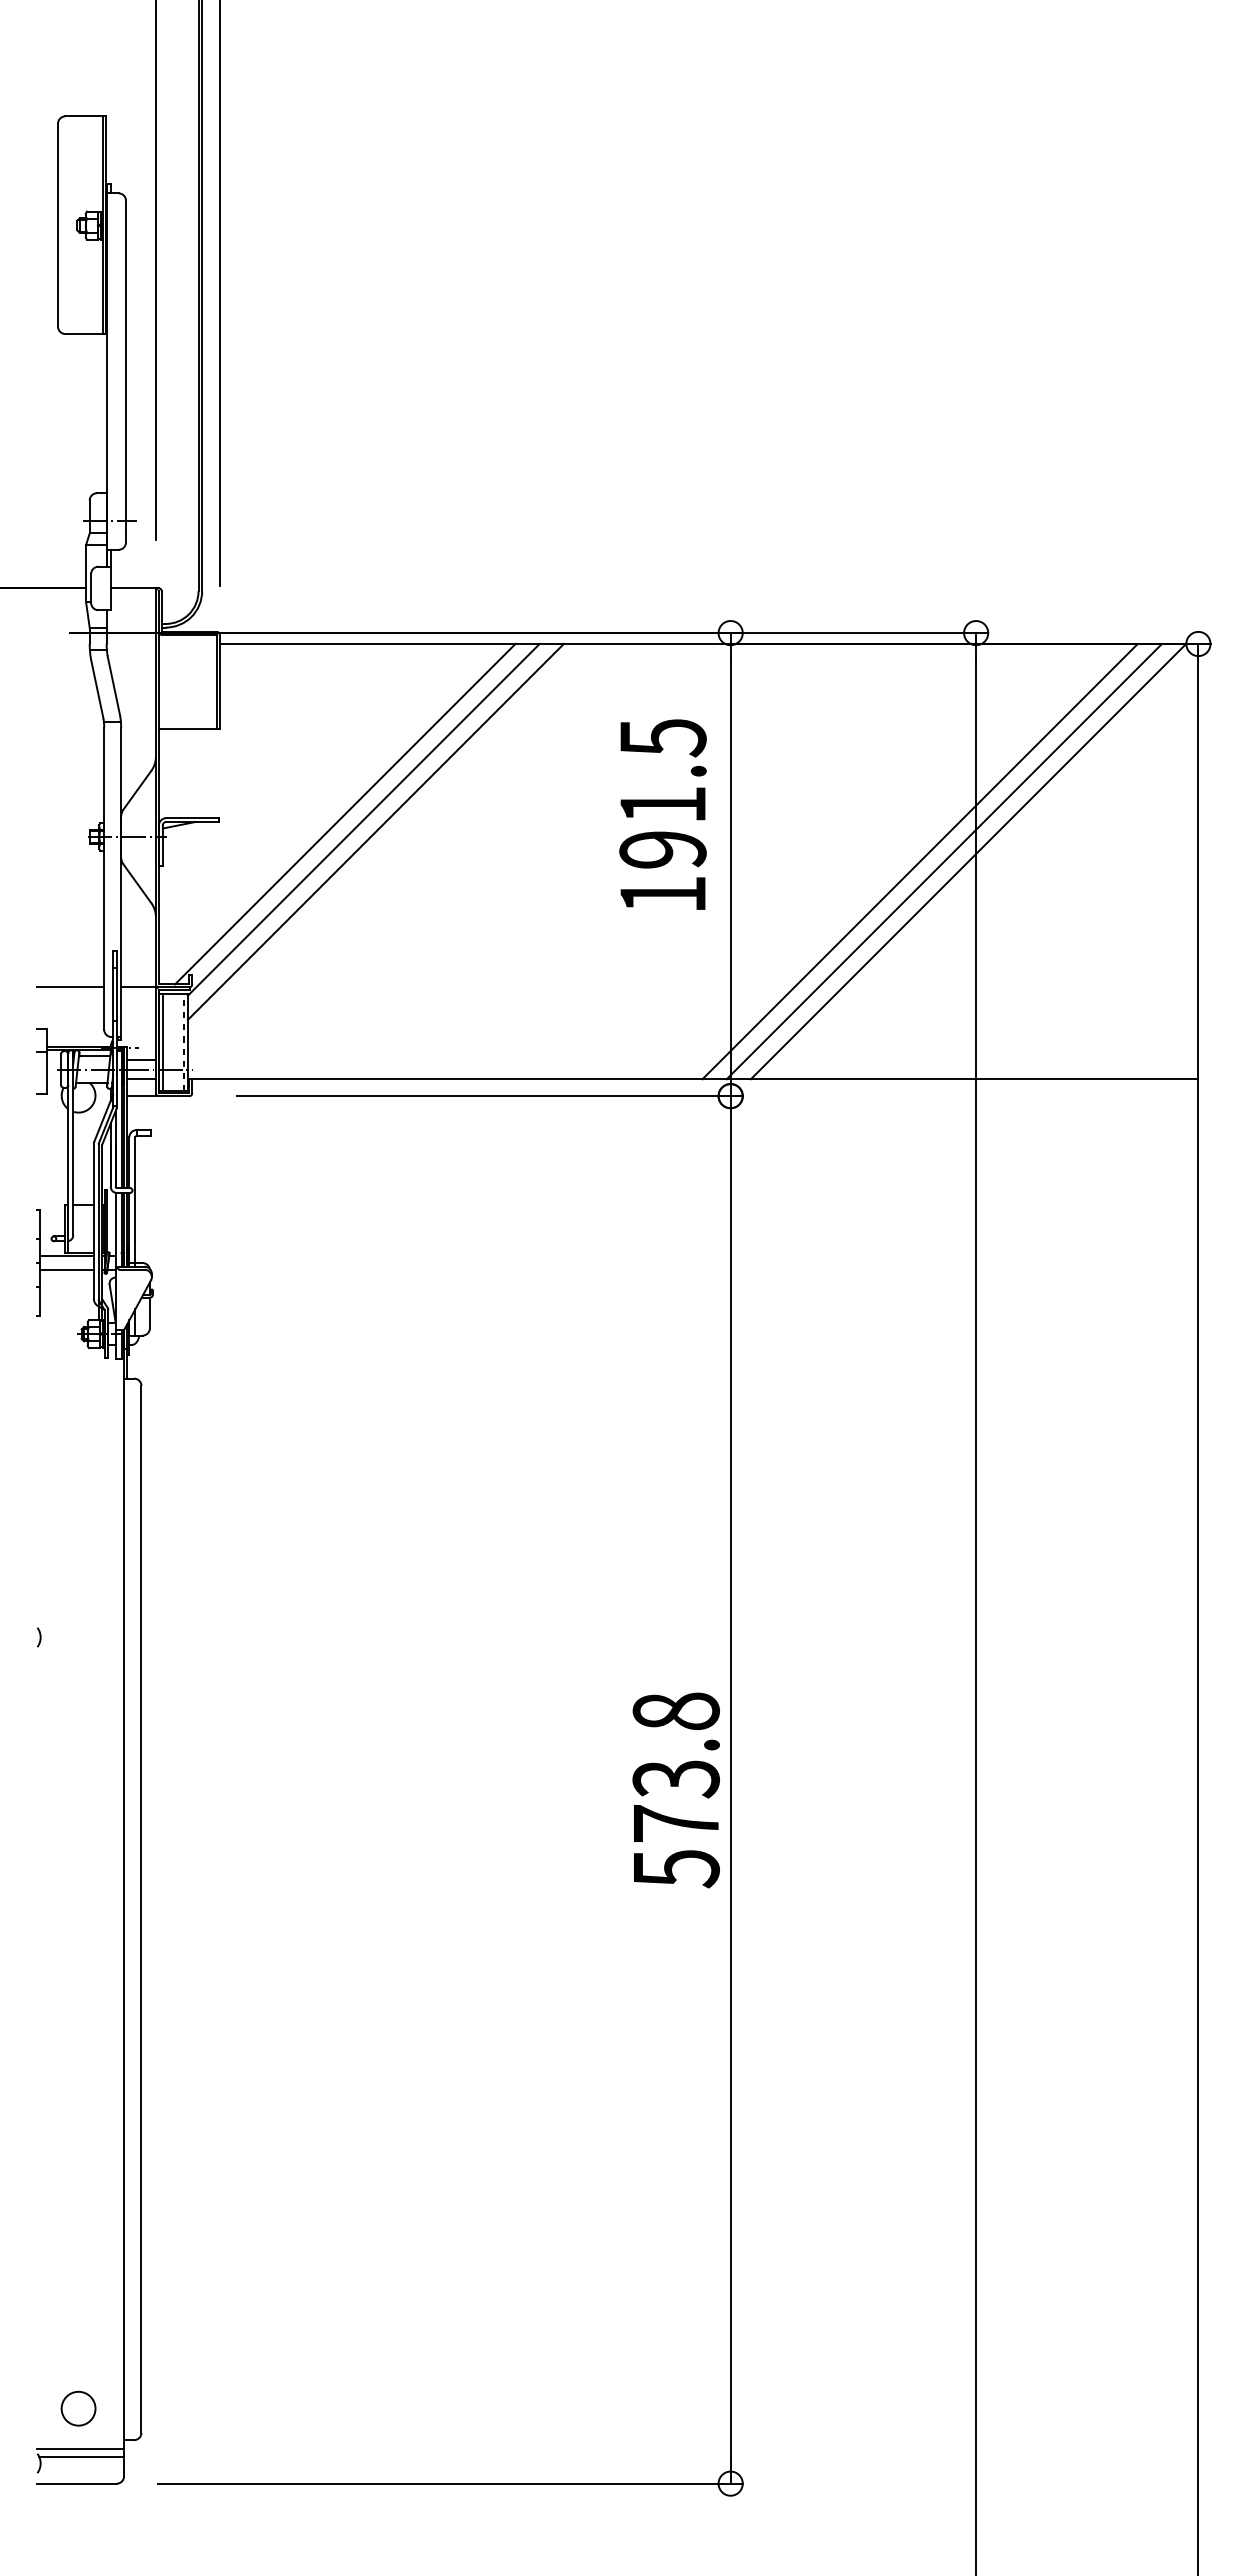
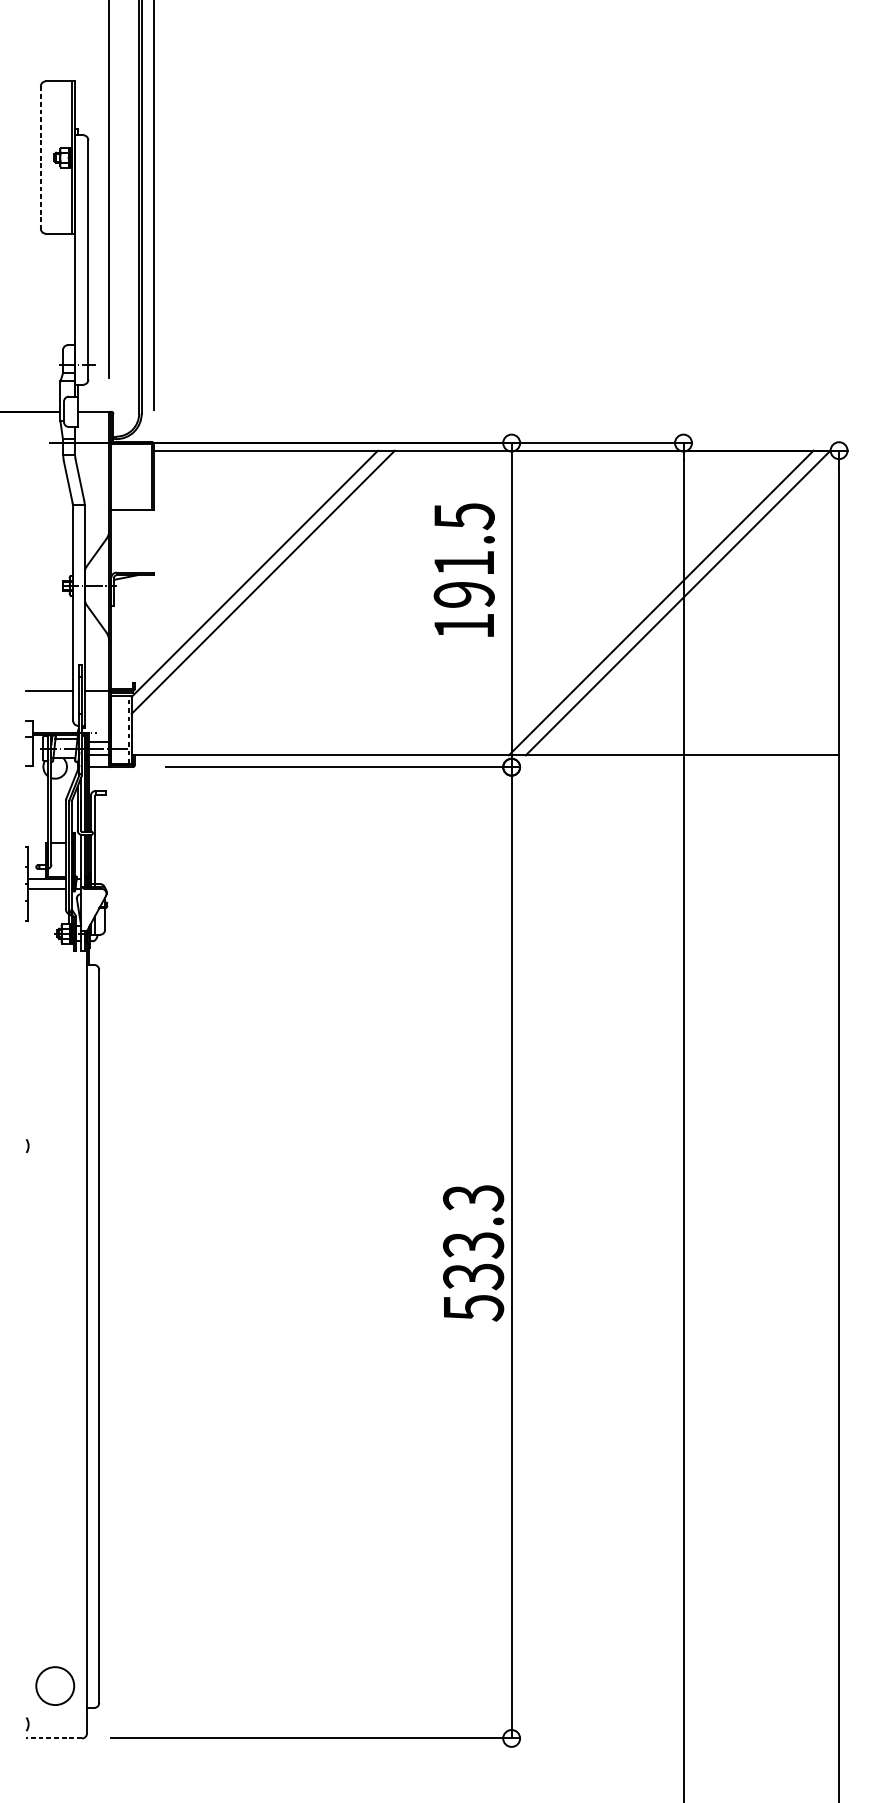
line: (58, 225) -> (41, 157), solid -> dashed
line: (345, 814) -> (242, 570), removed
line: (919, 861) -> (643, 602), removed
line: (162, 1042) -> (113, 729), removed
text: (675, 1767) -> (473, 1237), 573.8 -> 533.3
circle: (78, 2408) -> (55, 1685), size x1.6
line: (80, 2448) -> (56, 1713), removed
line: (81, 2457) -> (57, 1720), removed
line: (77, 2483) -> (54, 1738), solid -> dashed

